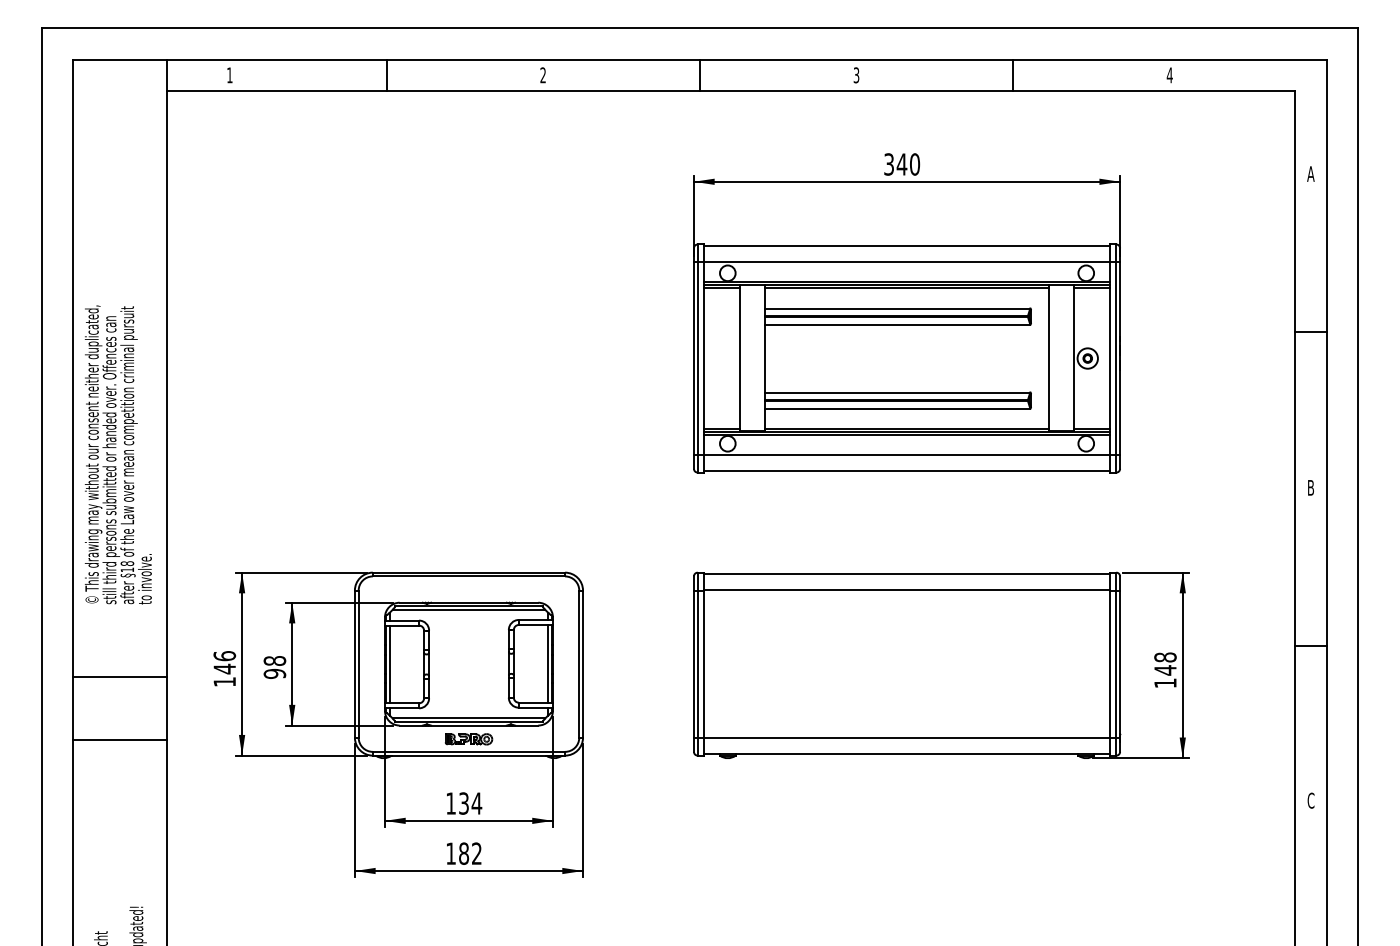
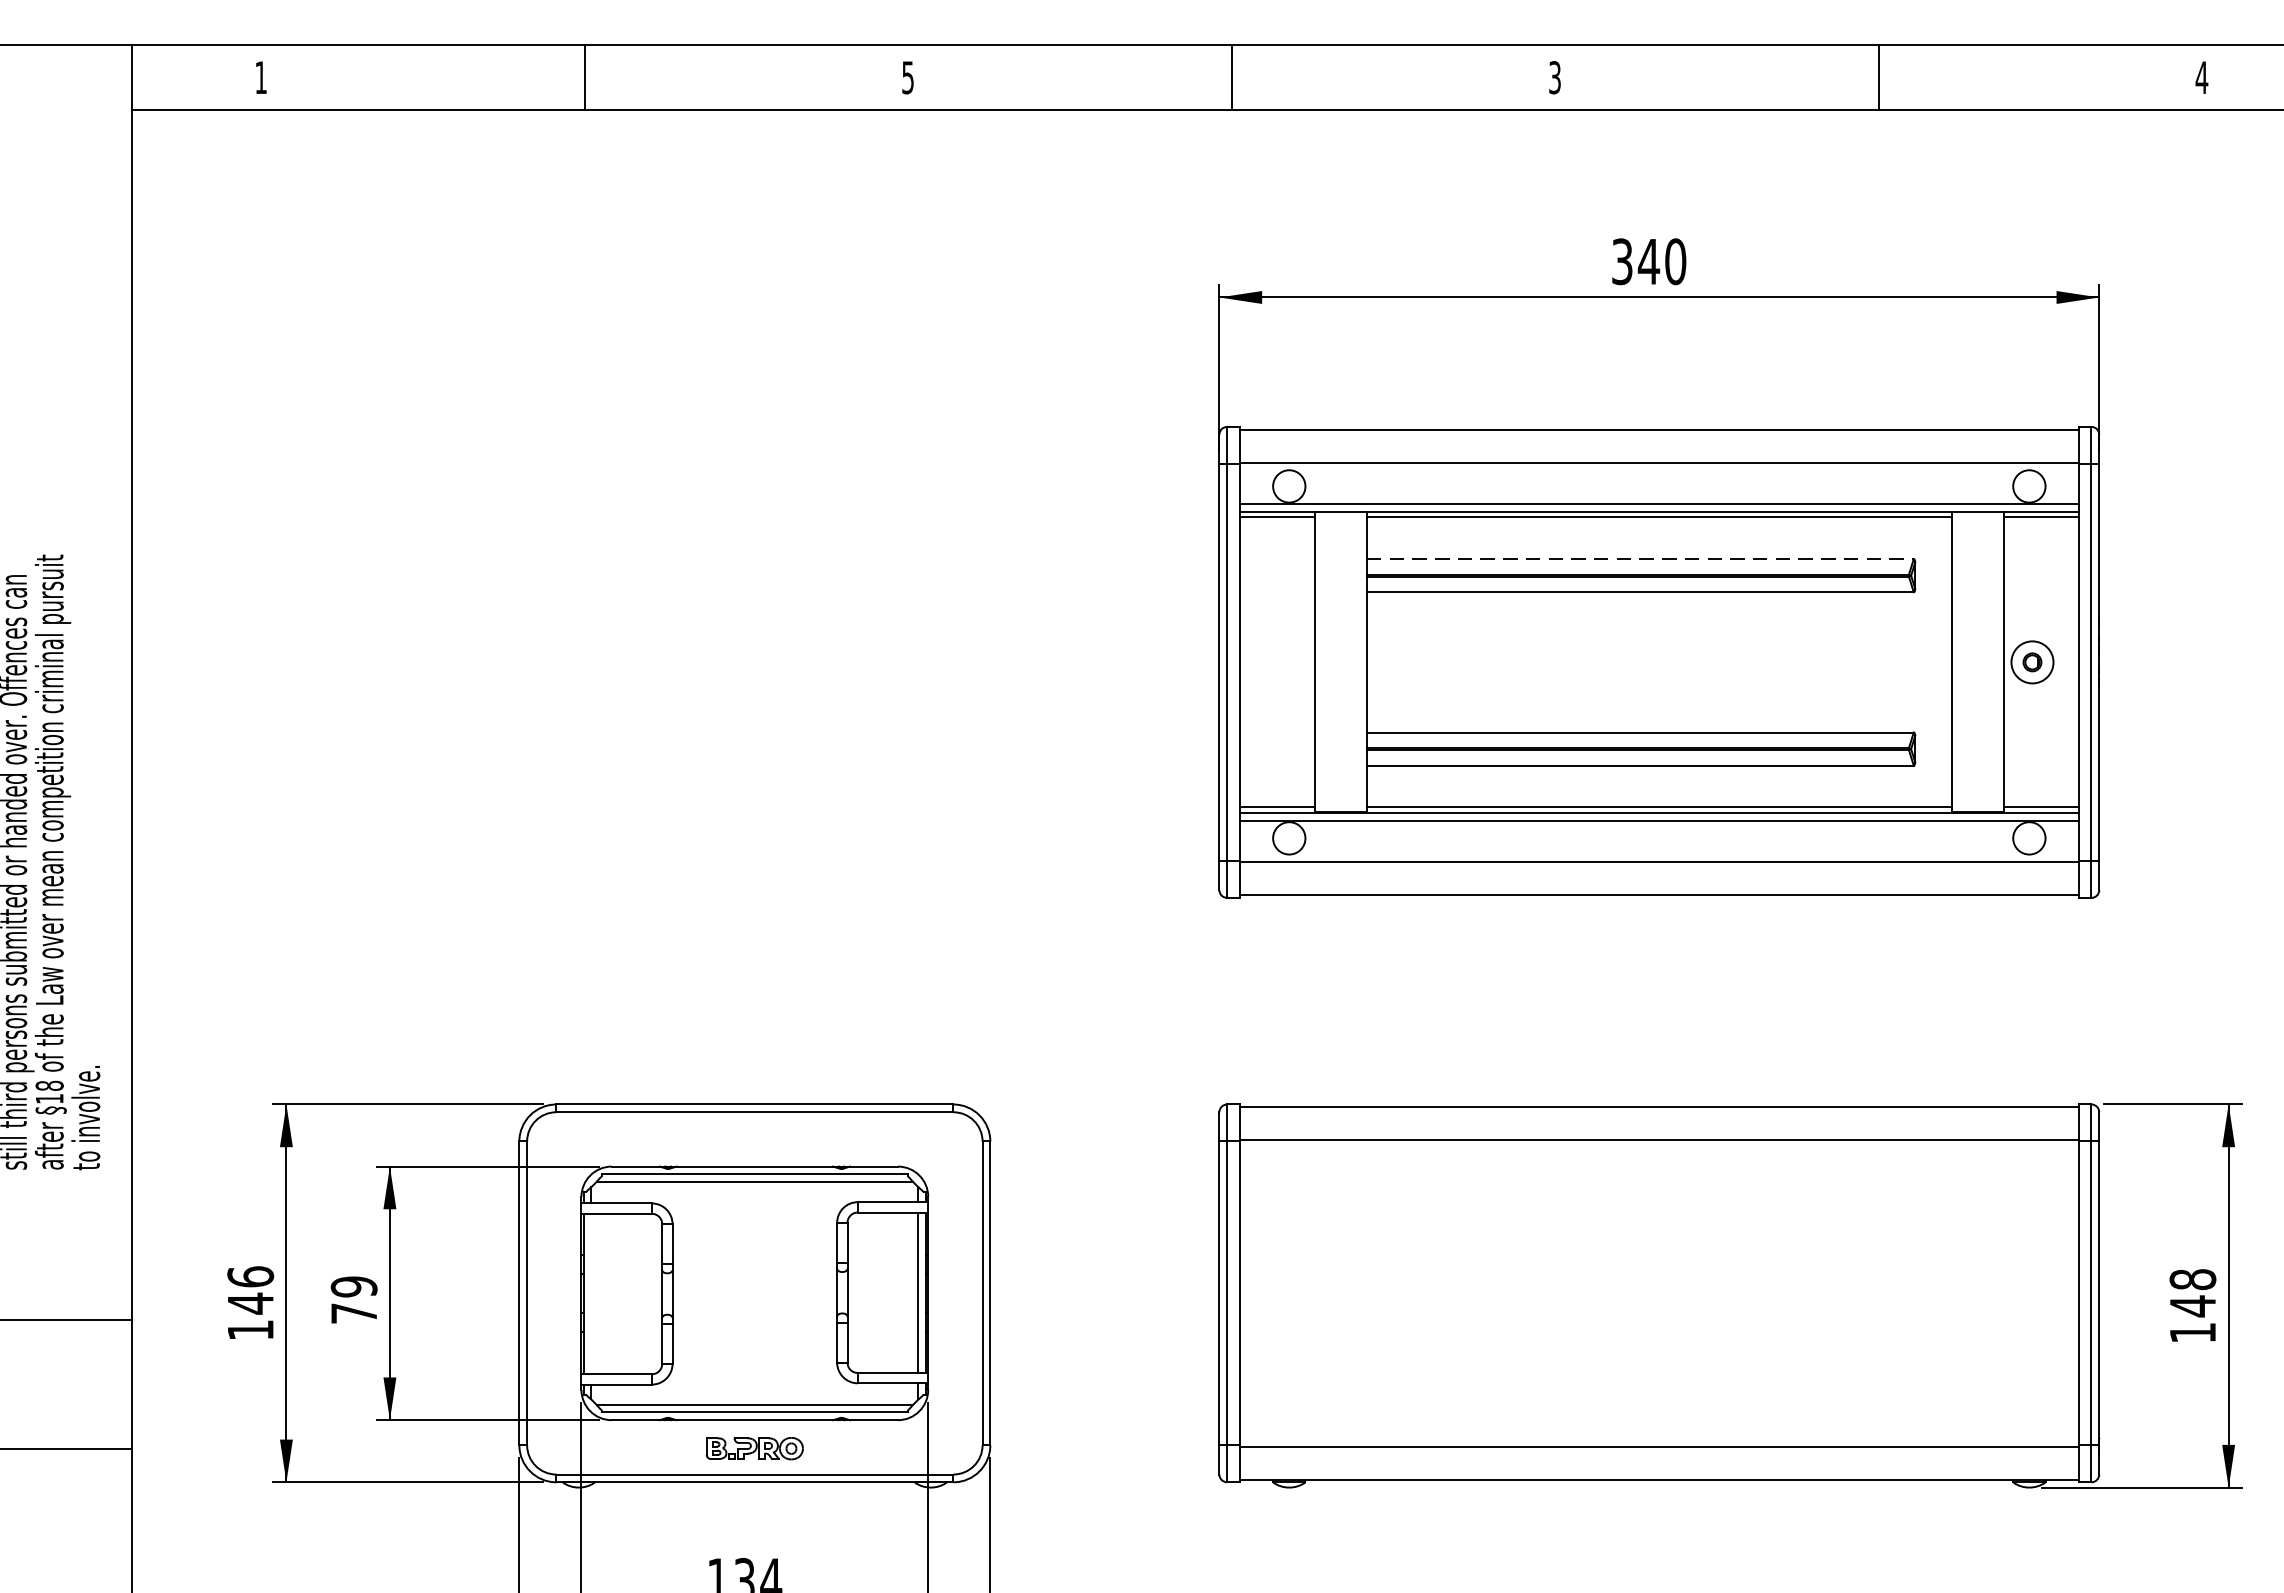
text: (542, 75) -> (906, 78), 2 -> 5
line: (898, 308) -> (1641, 559), solid -> dashed
line: (389, 664) -> (590, 1294), removed
text: (274, 667) -> (353, 1300), 98 -> 79

